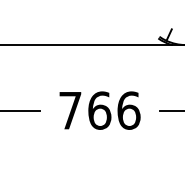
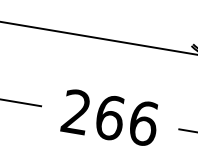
text: (70, 110) -> (76, 111), 766 -> 266

